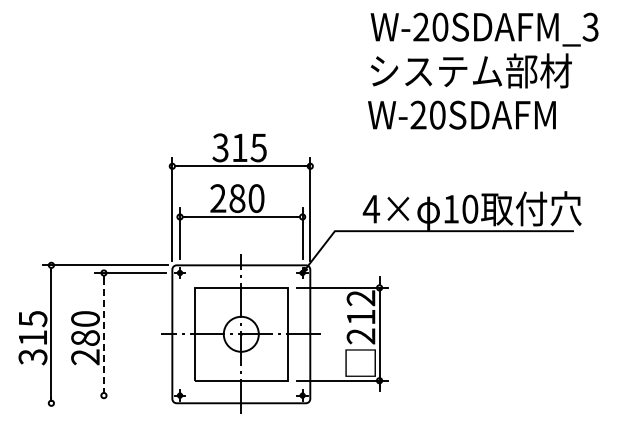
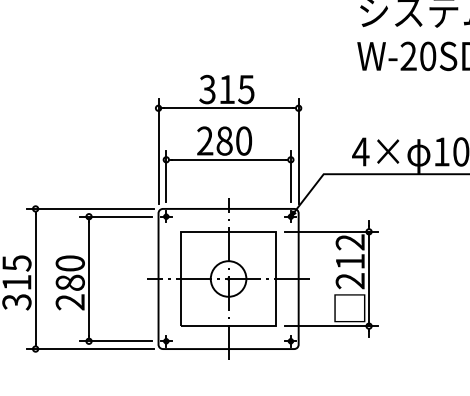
line: (103, 334) -> (88, 279), dashed -> solid
line: (130, 395) -> (116, 341), added
line: (104, 403) -> (89, 349), added

